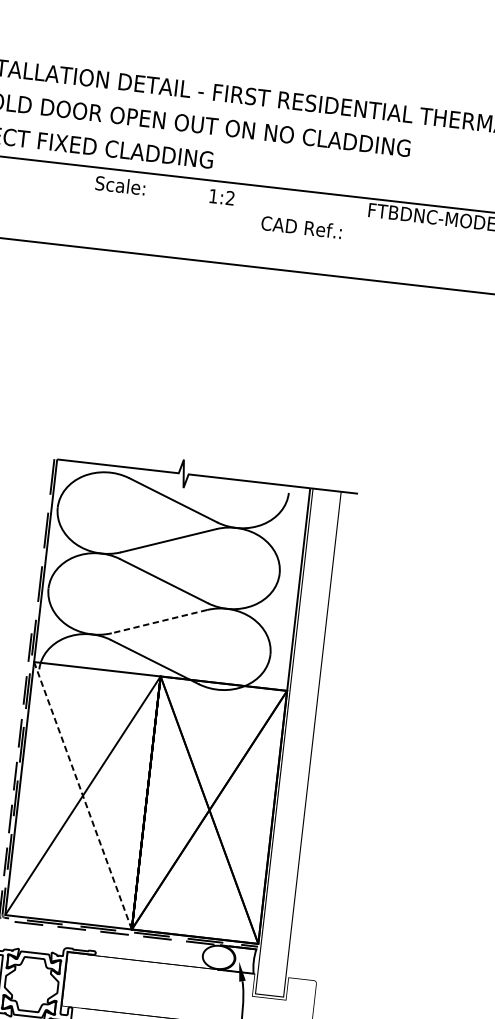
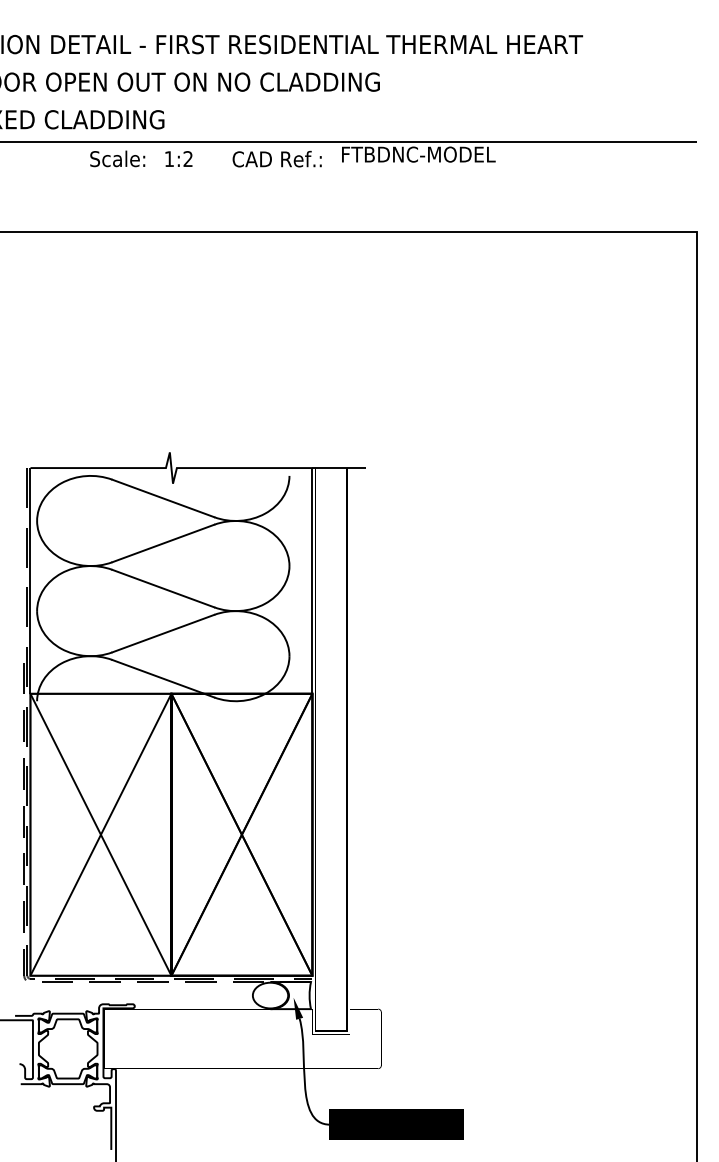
text: (120, 185) -> (117, 158), moved
text: (301, 226) -> (276, 158), moved
line: (158, 621) -> (162, 633), dashed -> solid
line: (82, 795) -> (100, 834), dashed -> solid

